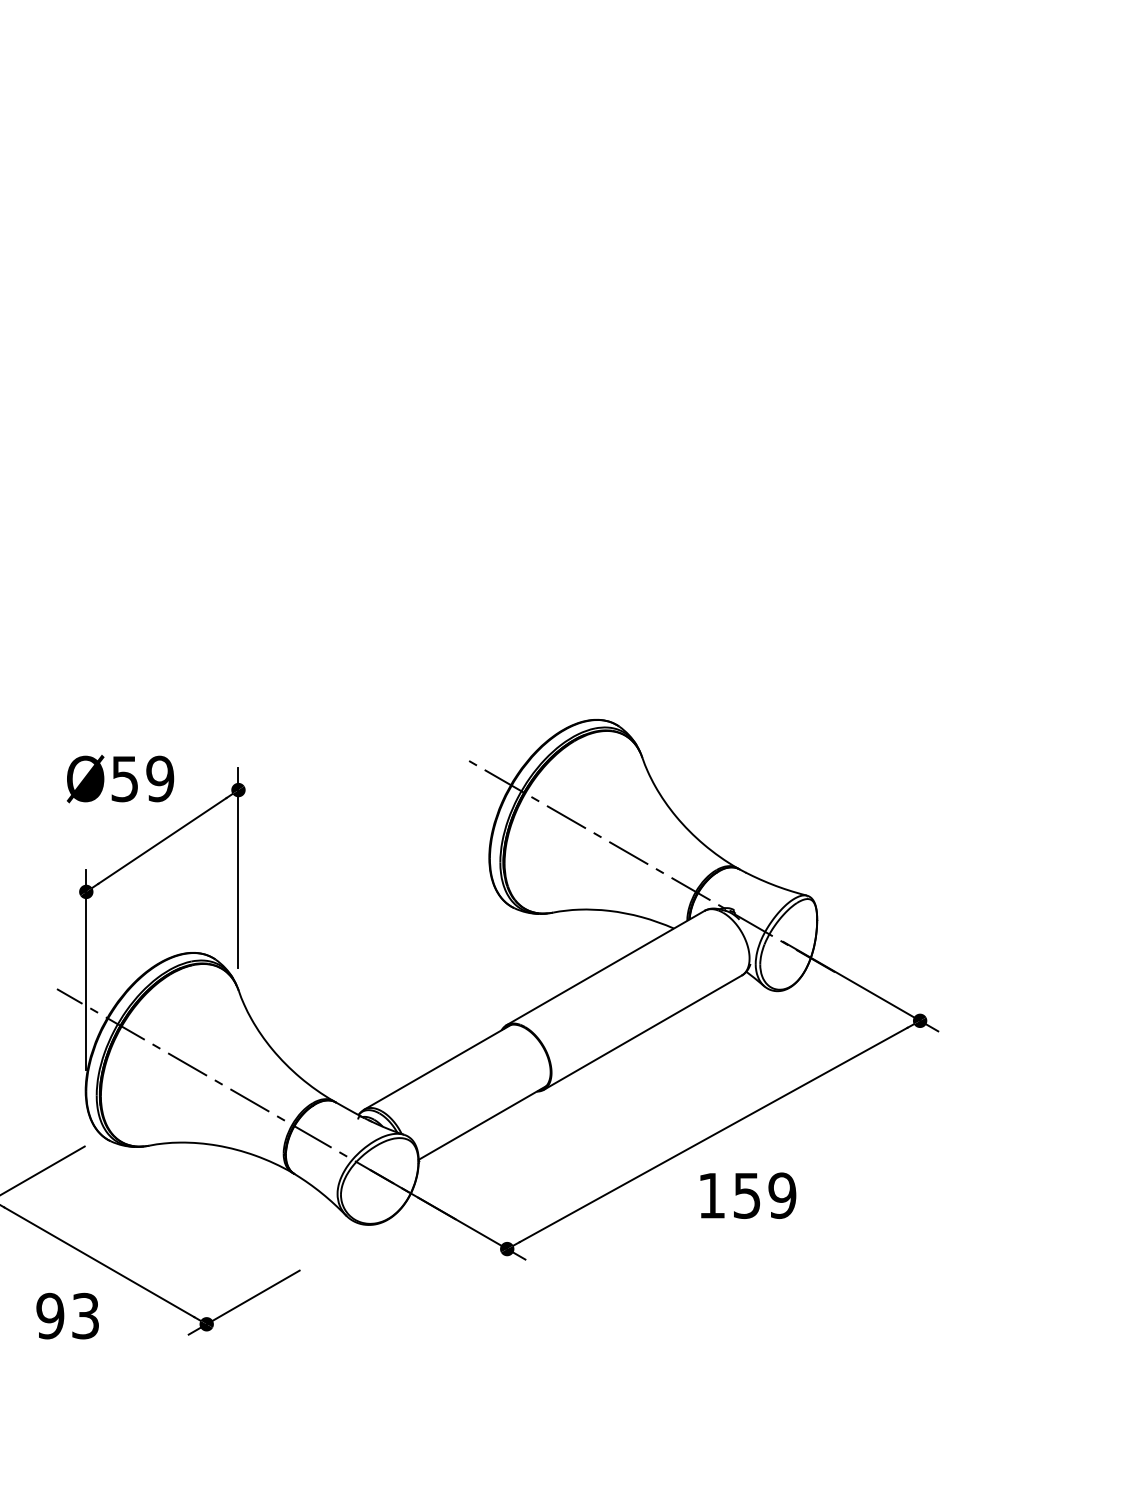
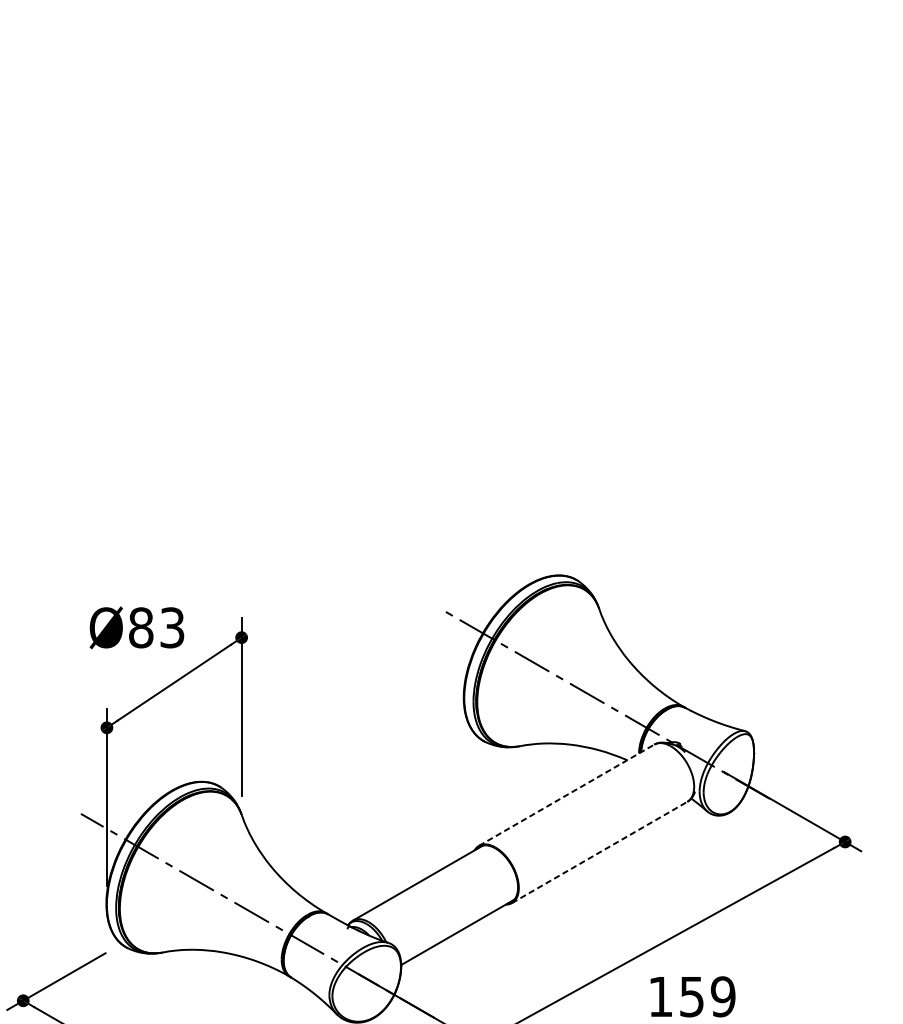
text: (142, 778) -> (156, 627), Ø59 -> Ø83
line: (605, 967) -> (566, 794), solid -> dashed
line: (643, 1032) -> (600, 852), solid -> dashed

